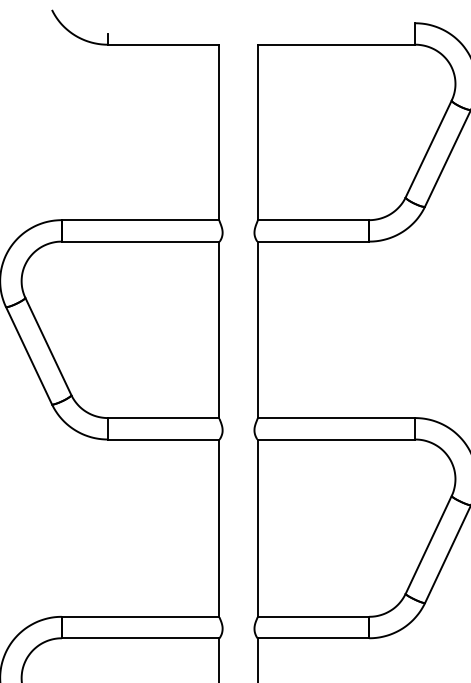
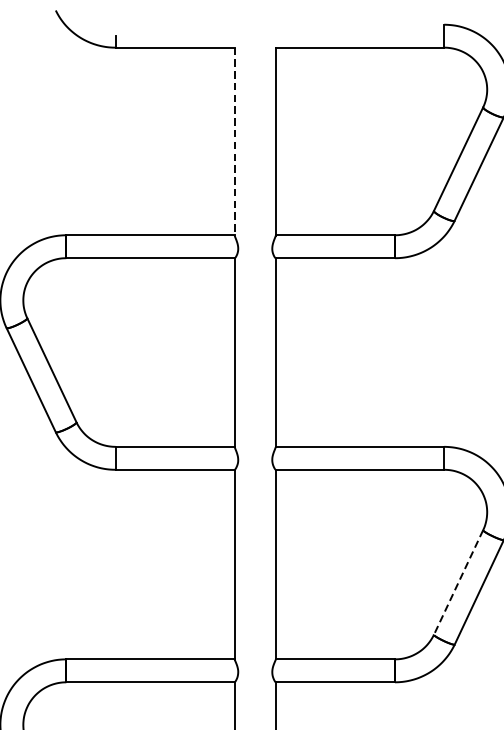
line: (219, 132) -> (234, 141), solid -> dashed
line: (428, 545) -> (458, 583), solid -> dashed

